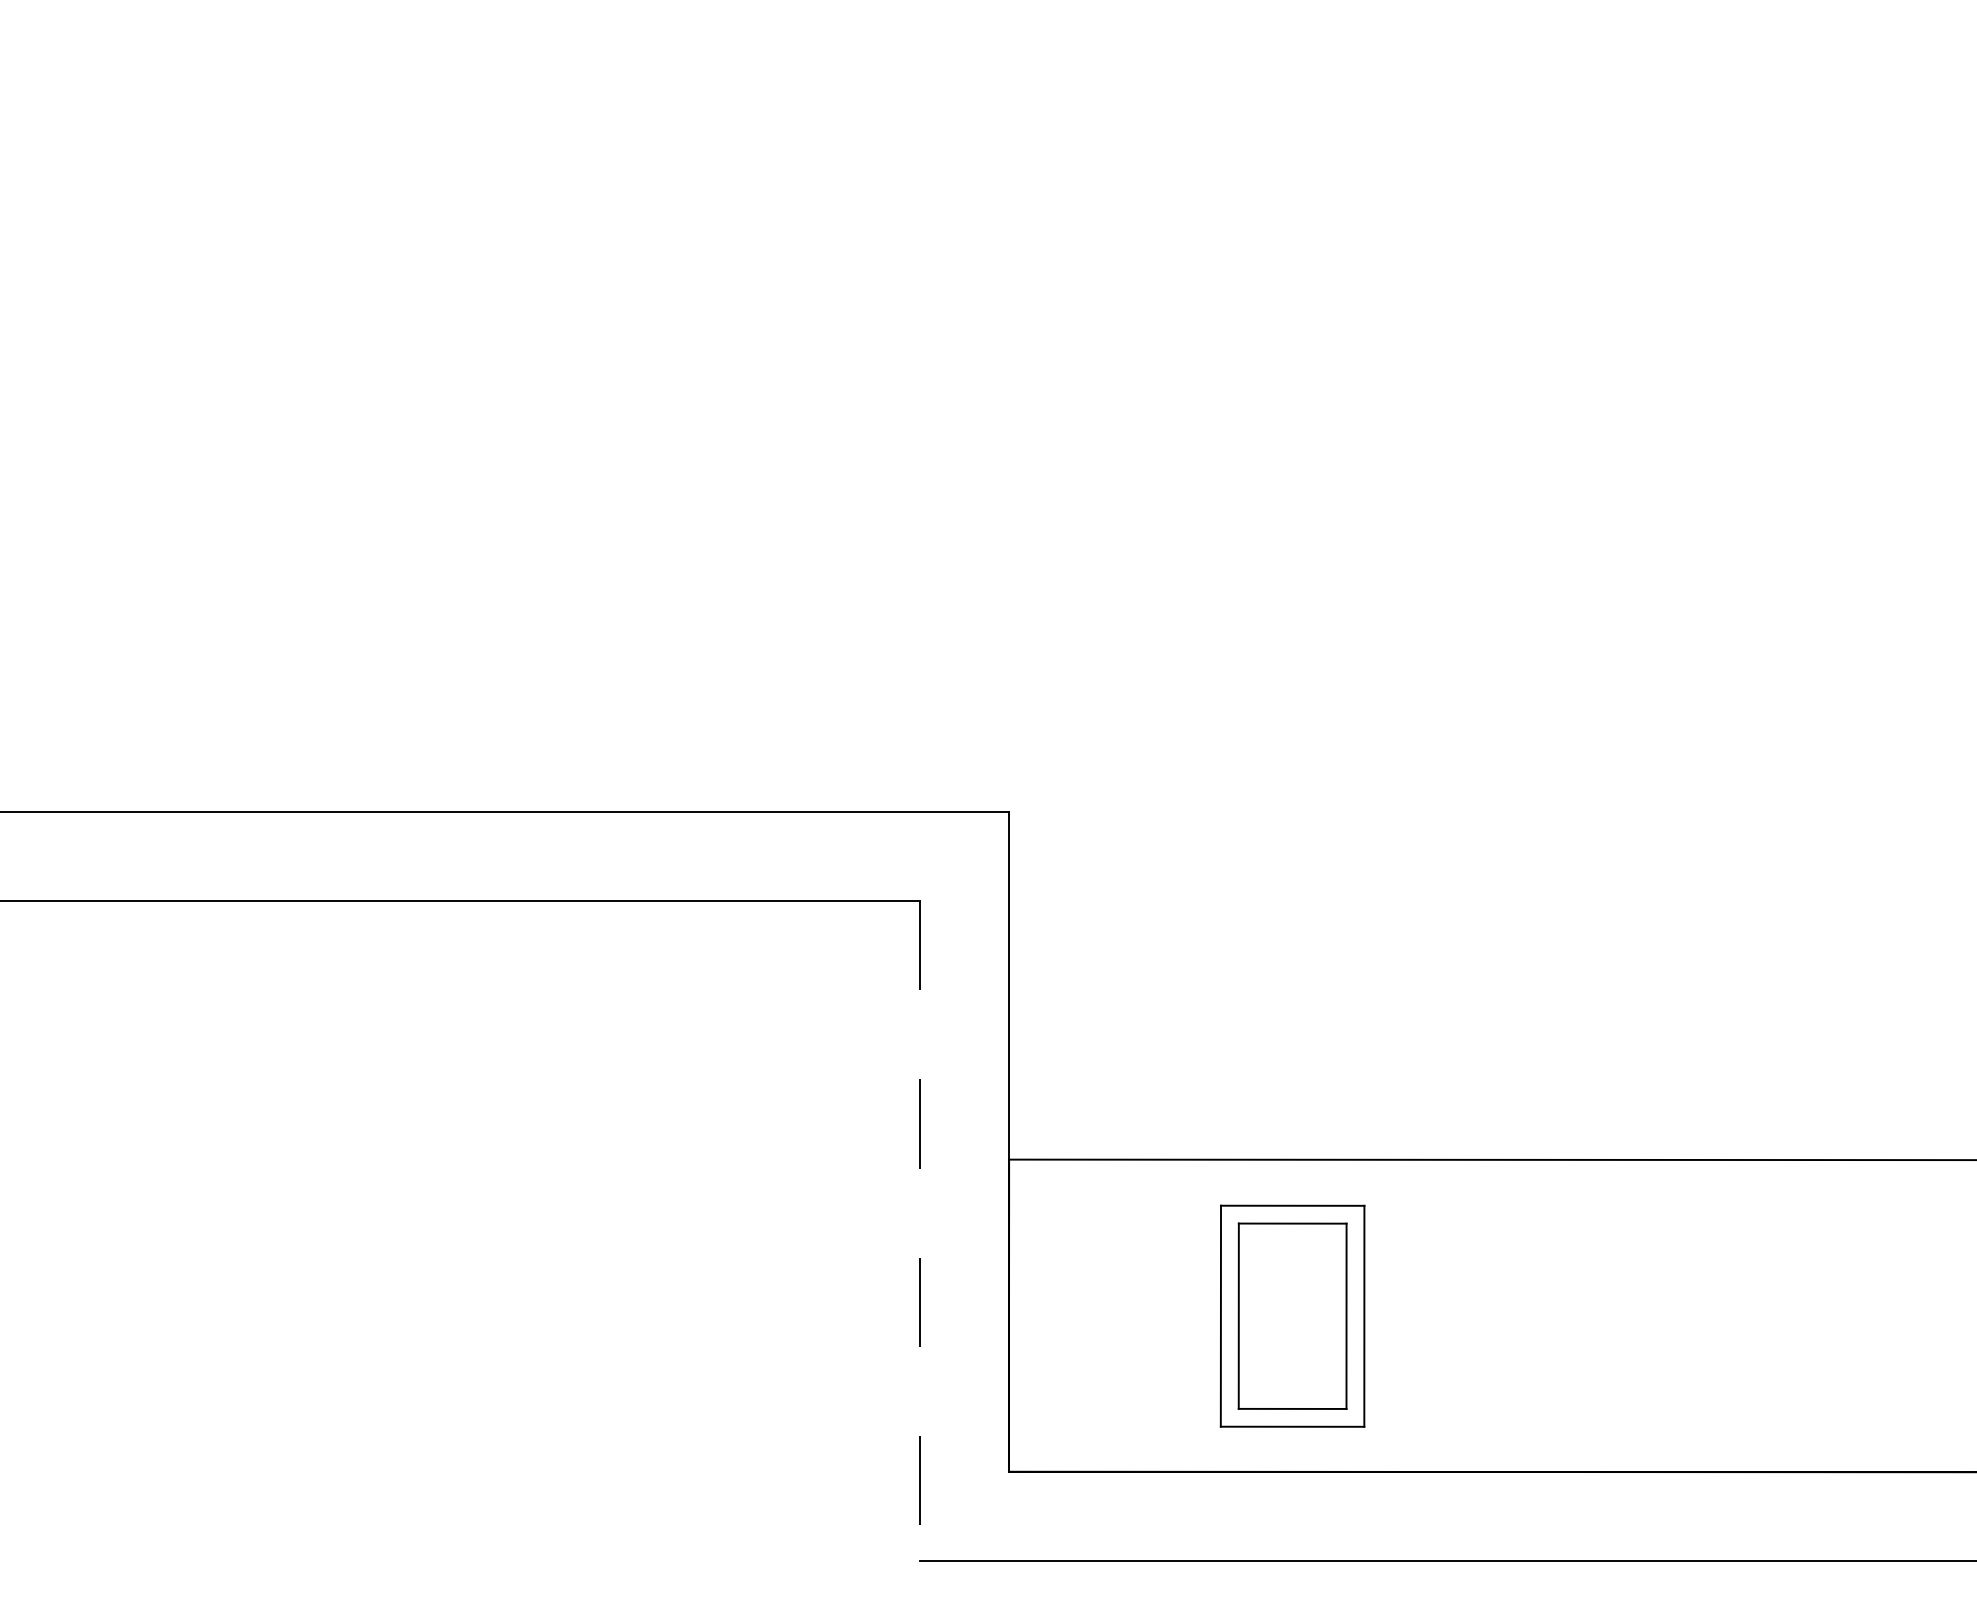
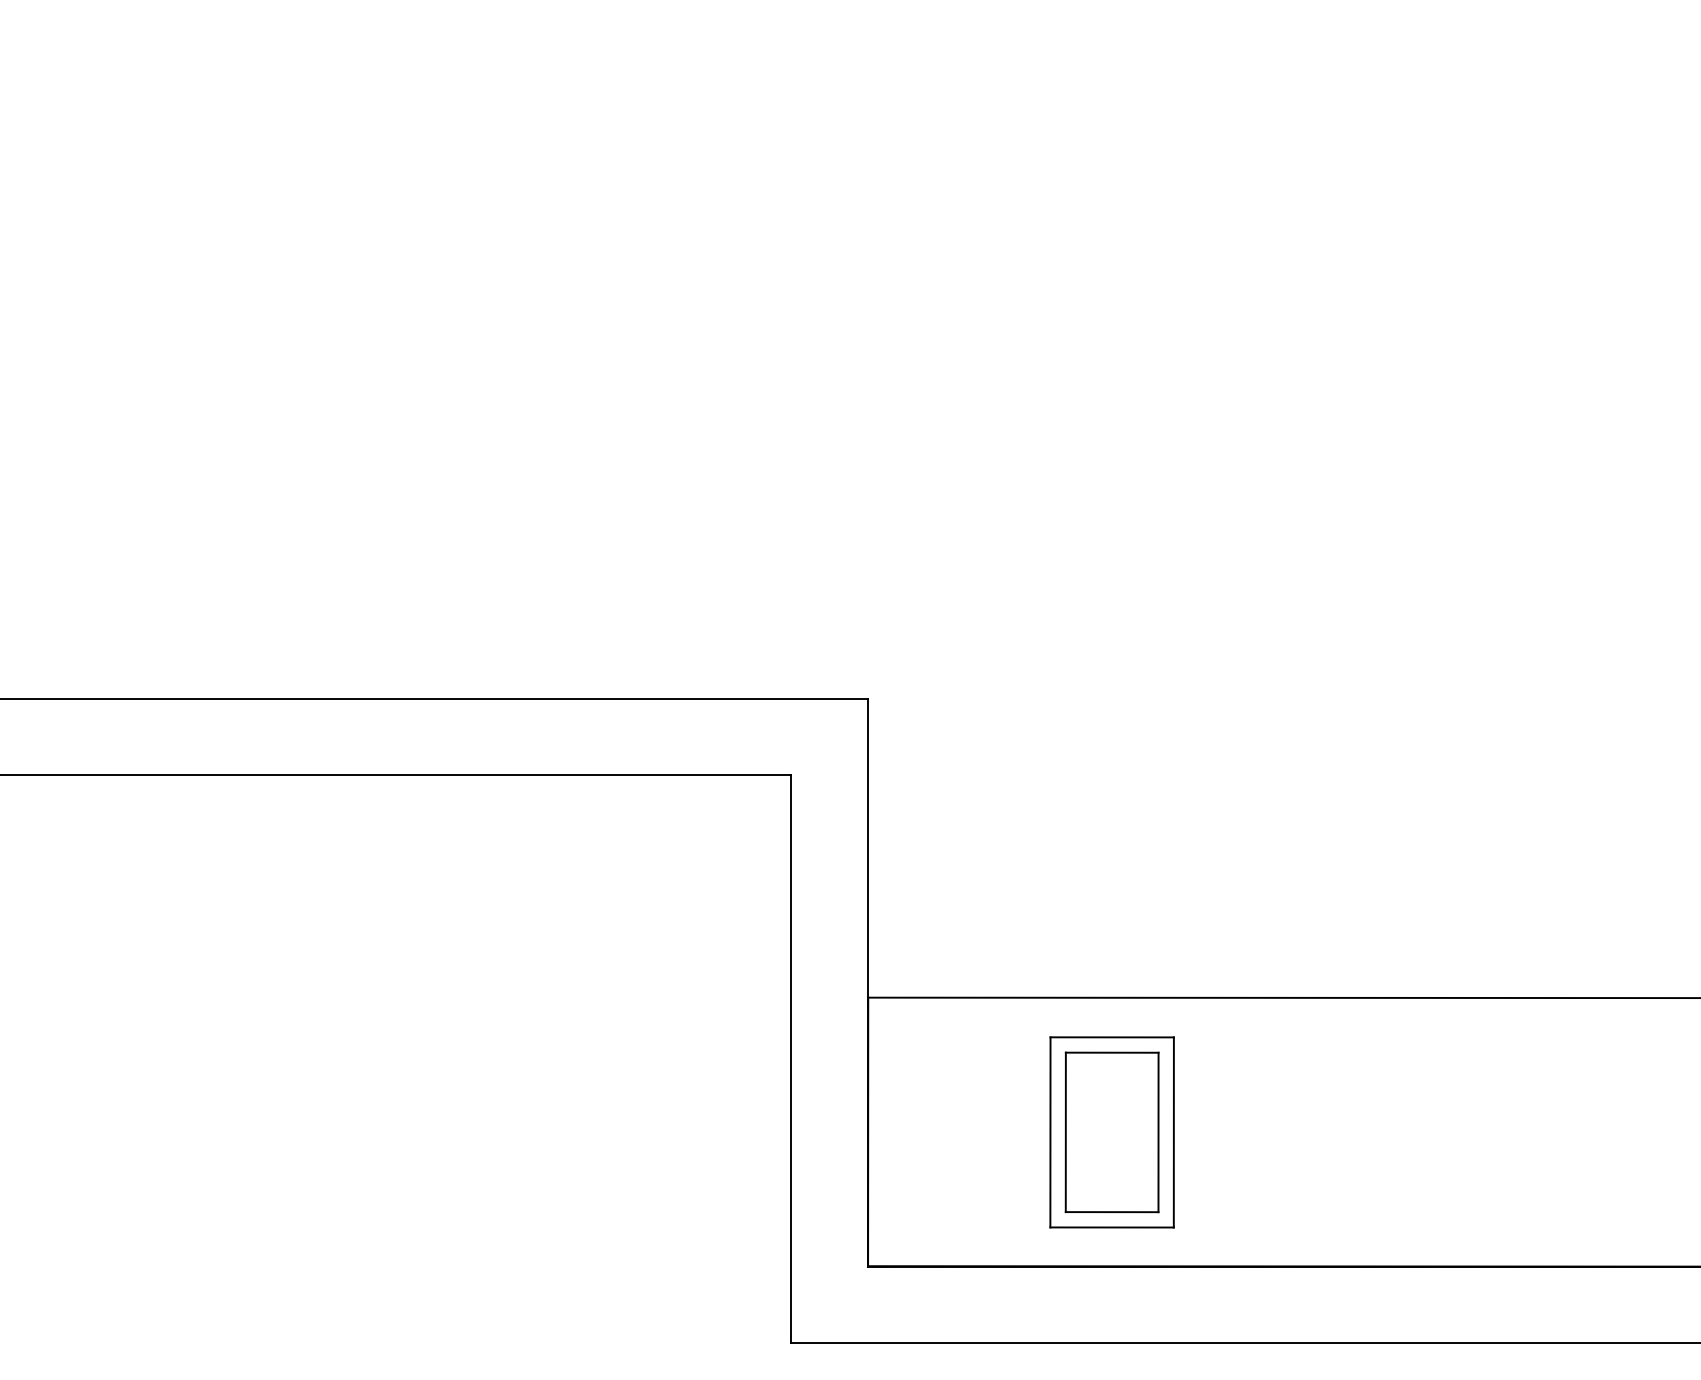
line: (919, 1231) -> (791, 1059), dashed -> solid

